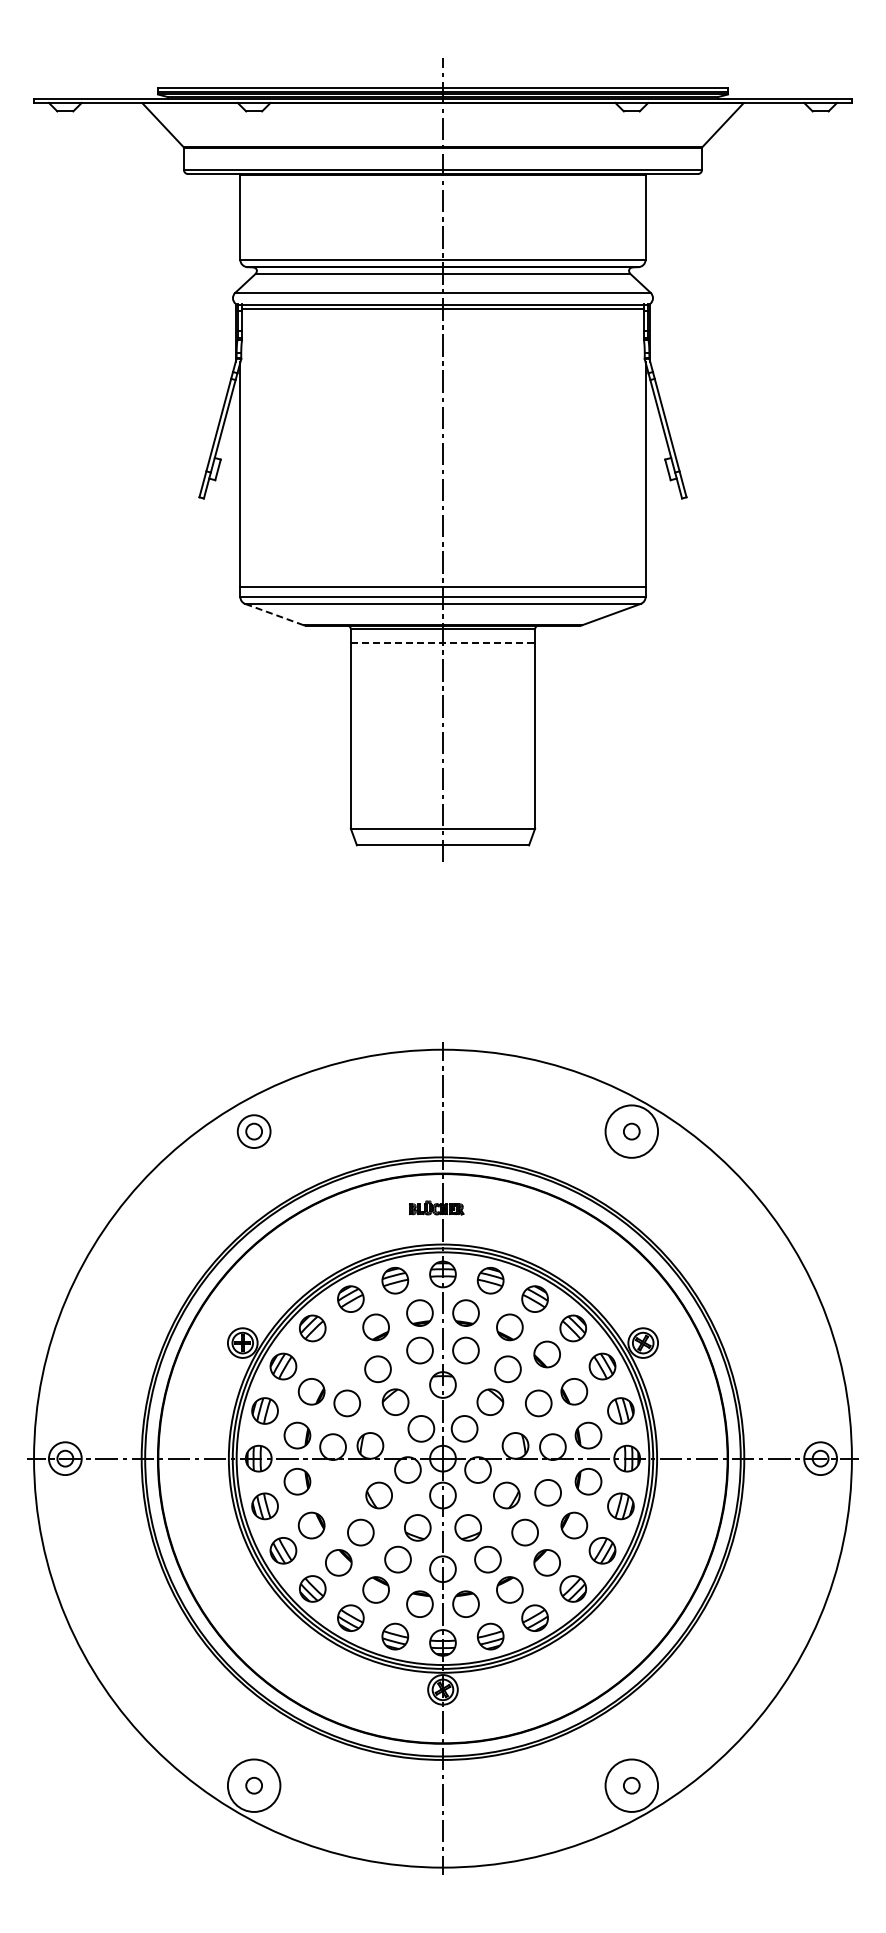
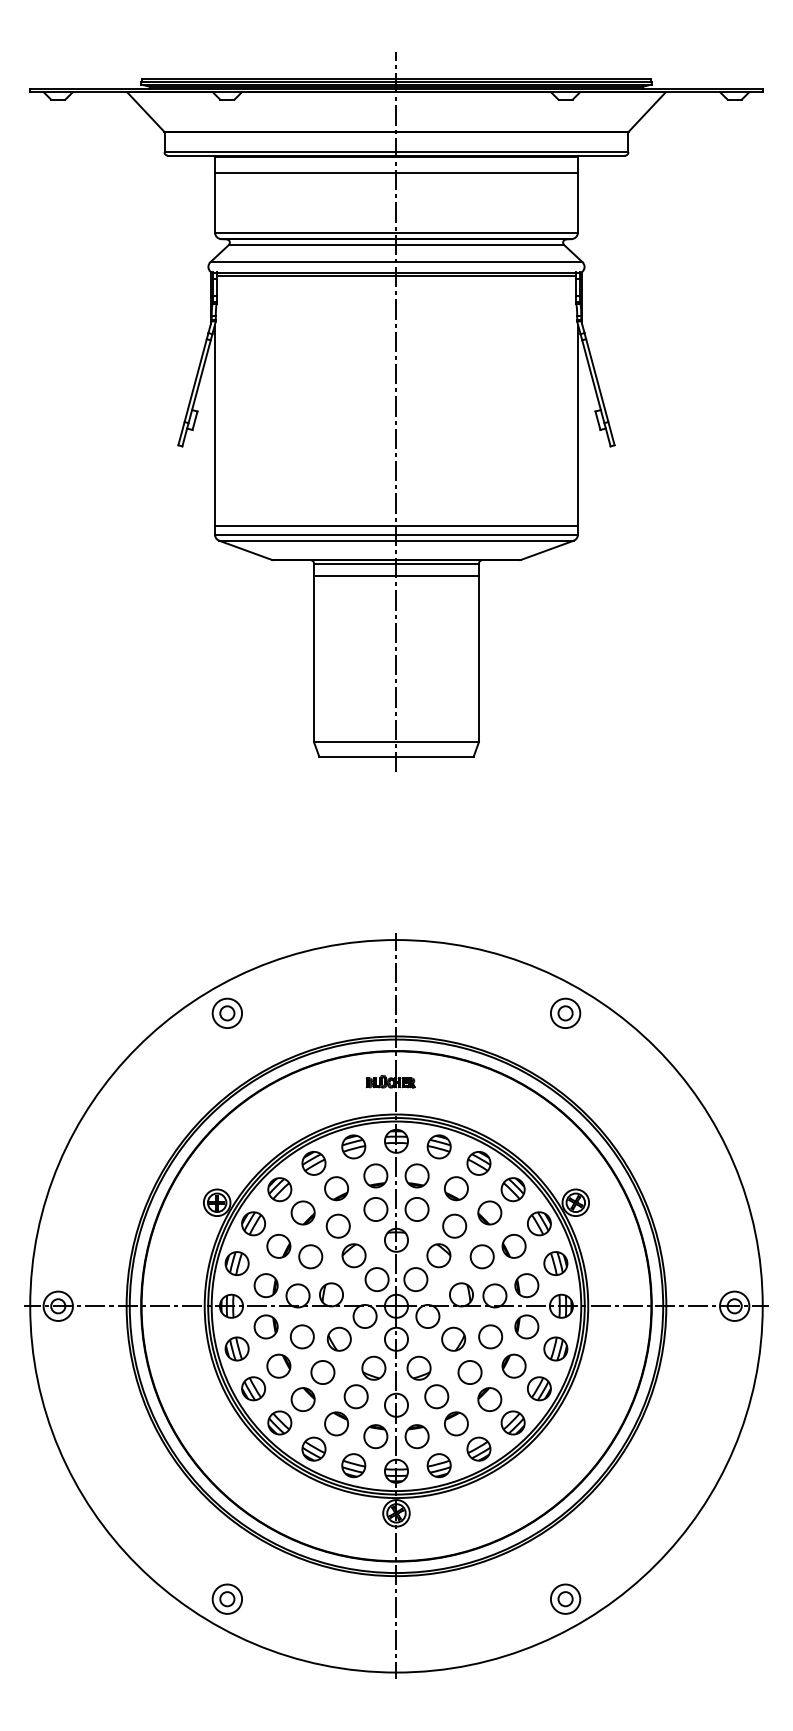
line: (442, 193) -> (396, 173), added
line: (273, 614) -> (244, 550), dashed -> solid
line: (443, 642) -> (396, 575), dashed -> solid
circle: (631, 1131) -> (565, 1013), size x0.62
part: (338, 1354) -> (302, 1212), added
circle: (337, 1492) -> (302, 1336), added
circle: (253, 1785) -> (226, 1598), size x0.62
circle: (631, 1785) -> (565, 1598), size x0.62

